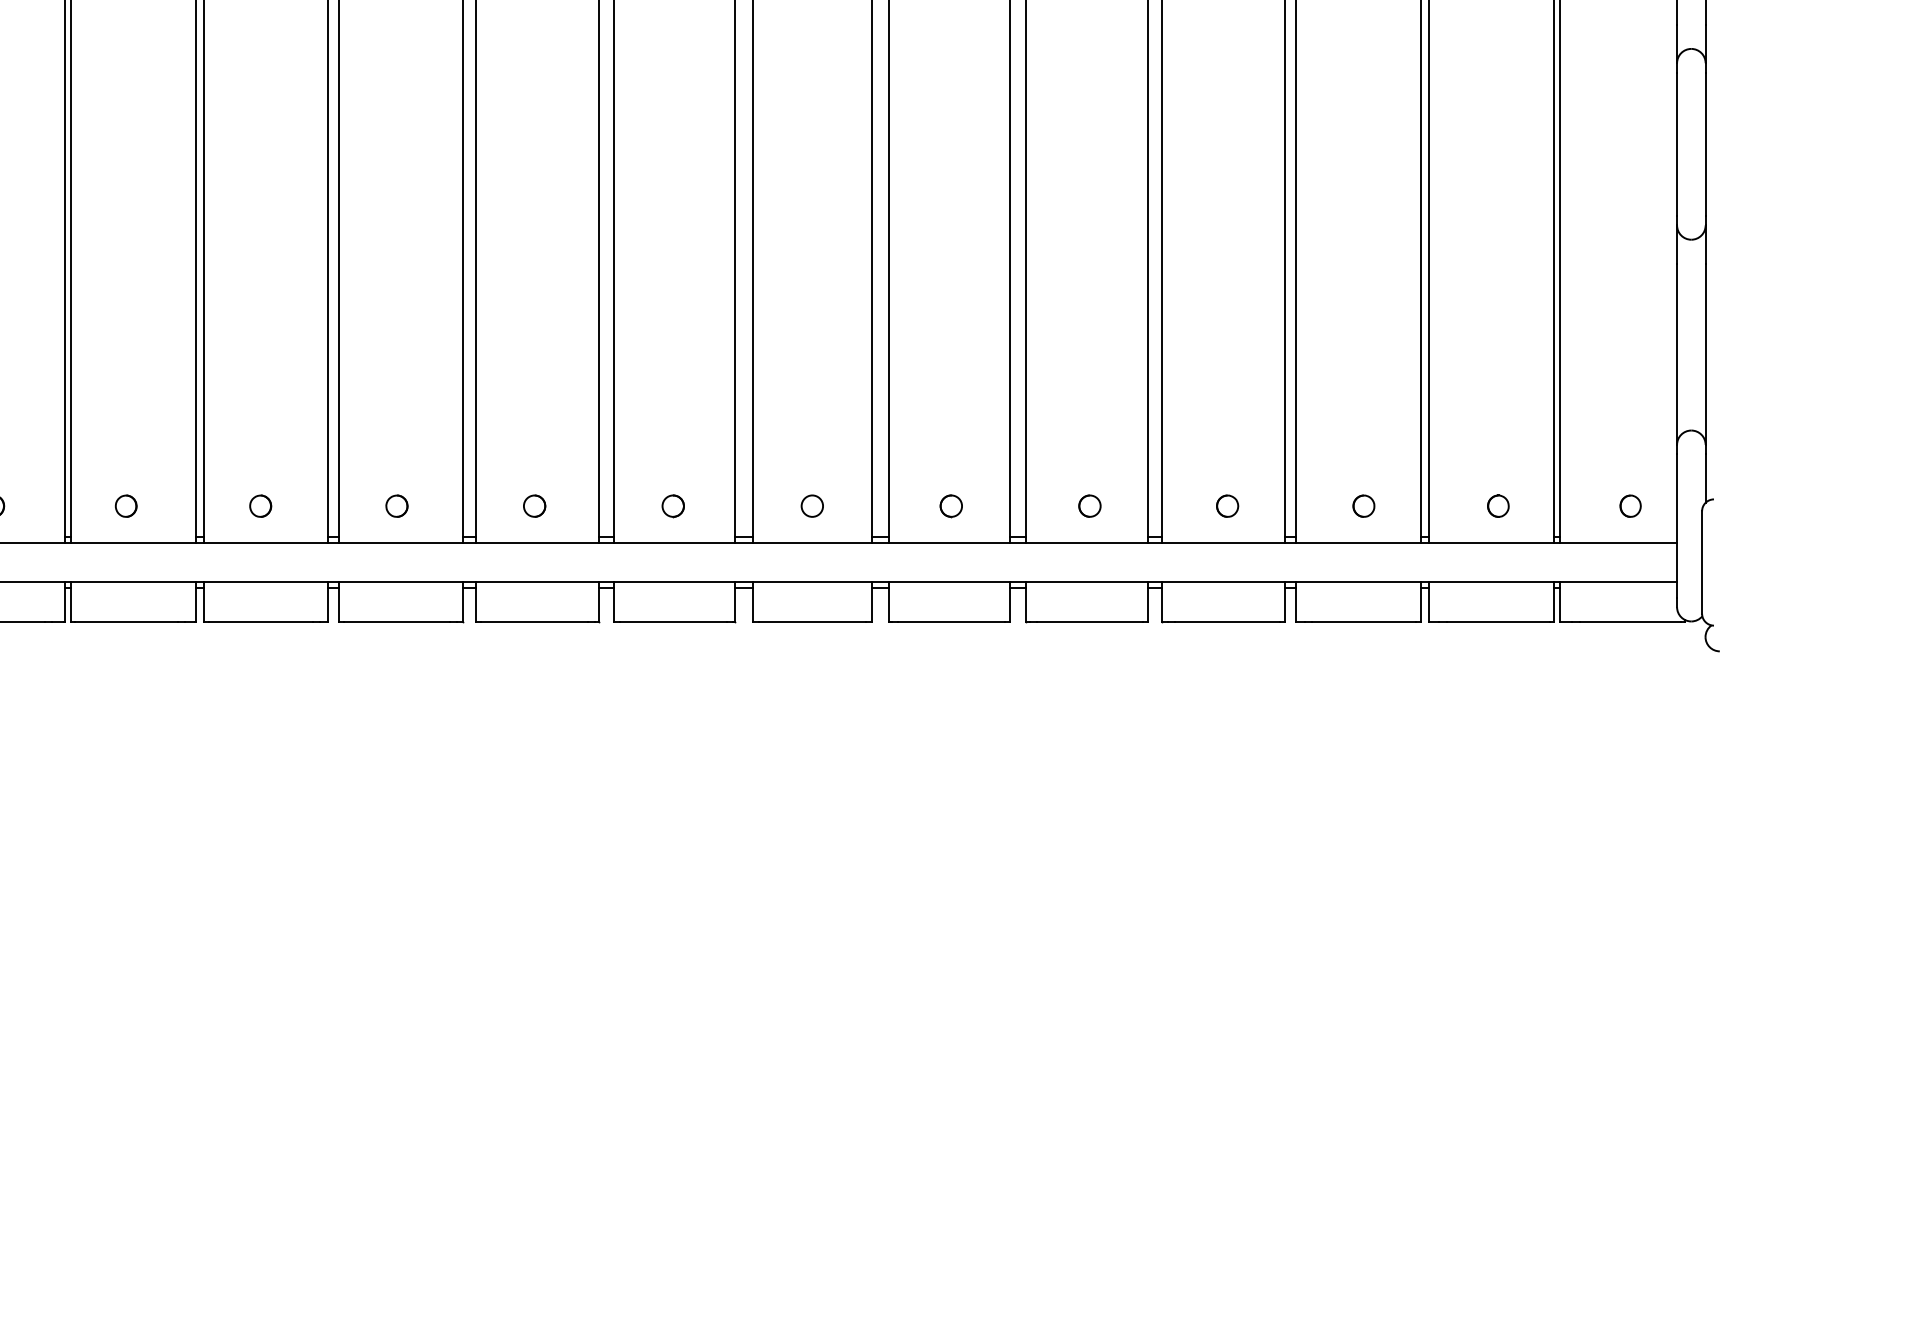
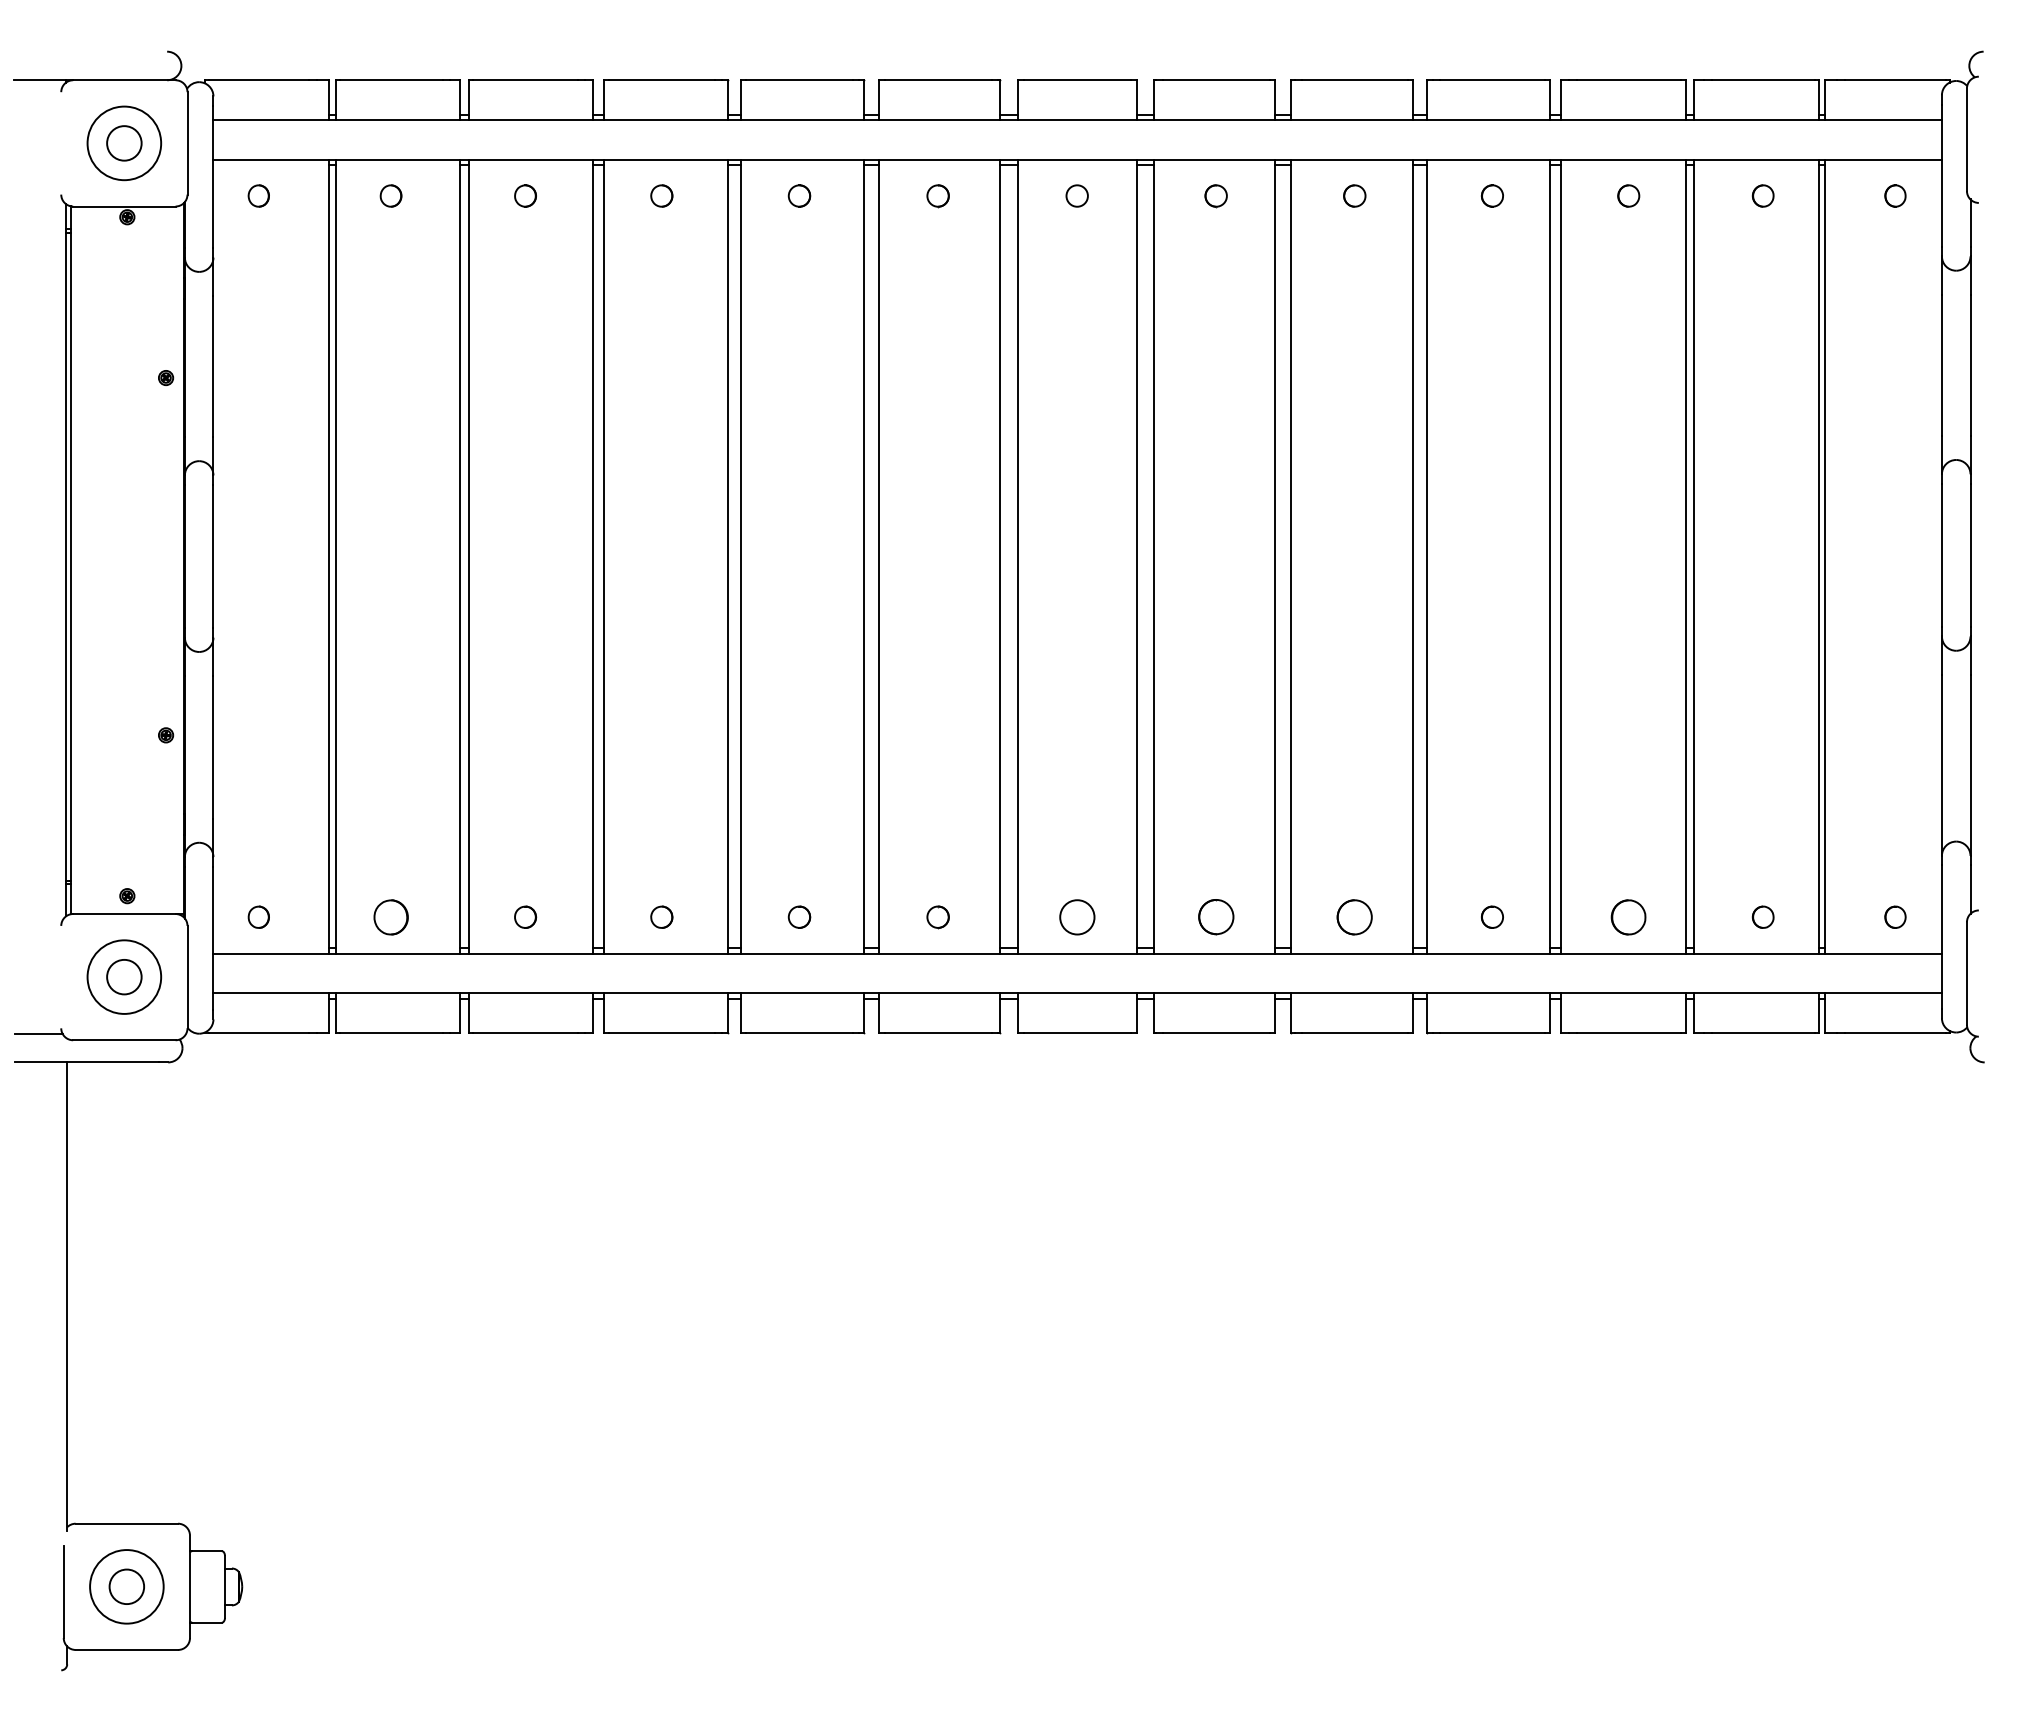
part: (125, 505) -> (390, 916), size x1.6
circle: (811, 505) -> (1076, 916), size x1.6
circle: (1089, 505) -> (1354, 916), size x1.6
part: (1363, 505) -> (1628, 916), size x1.6
part: (950, 506) -> (1215, 917), size x1.6

